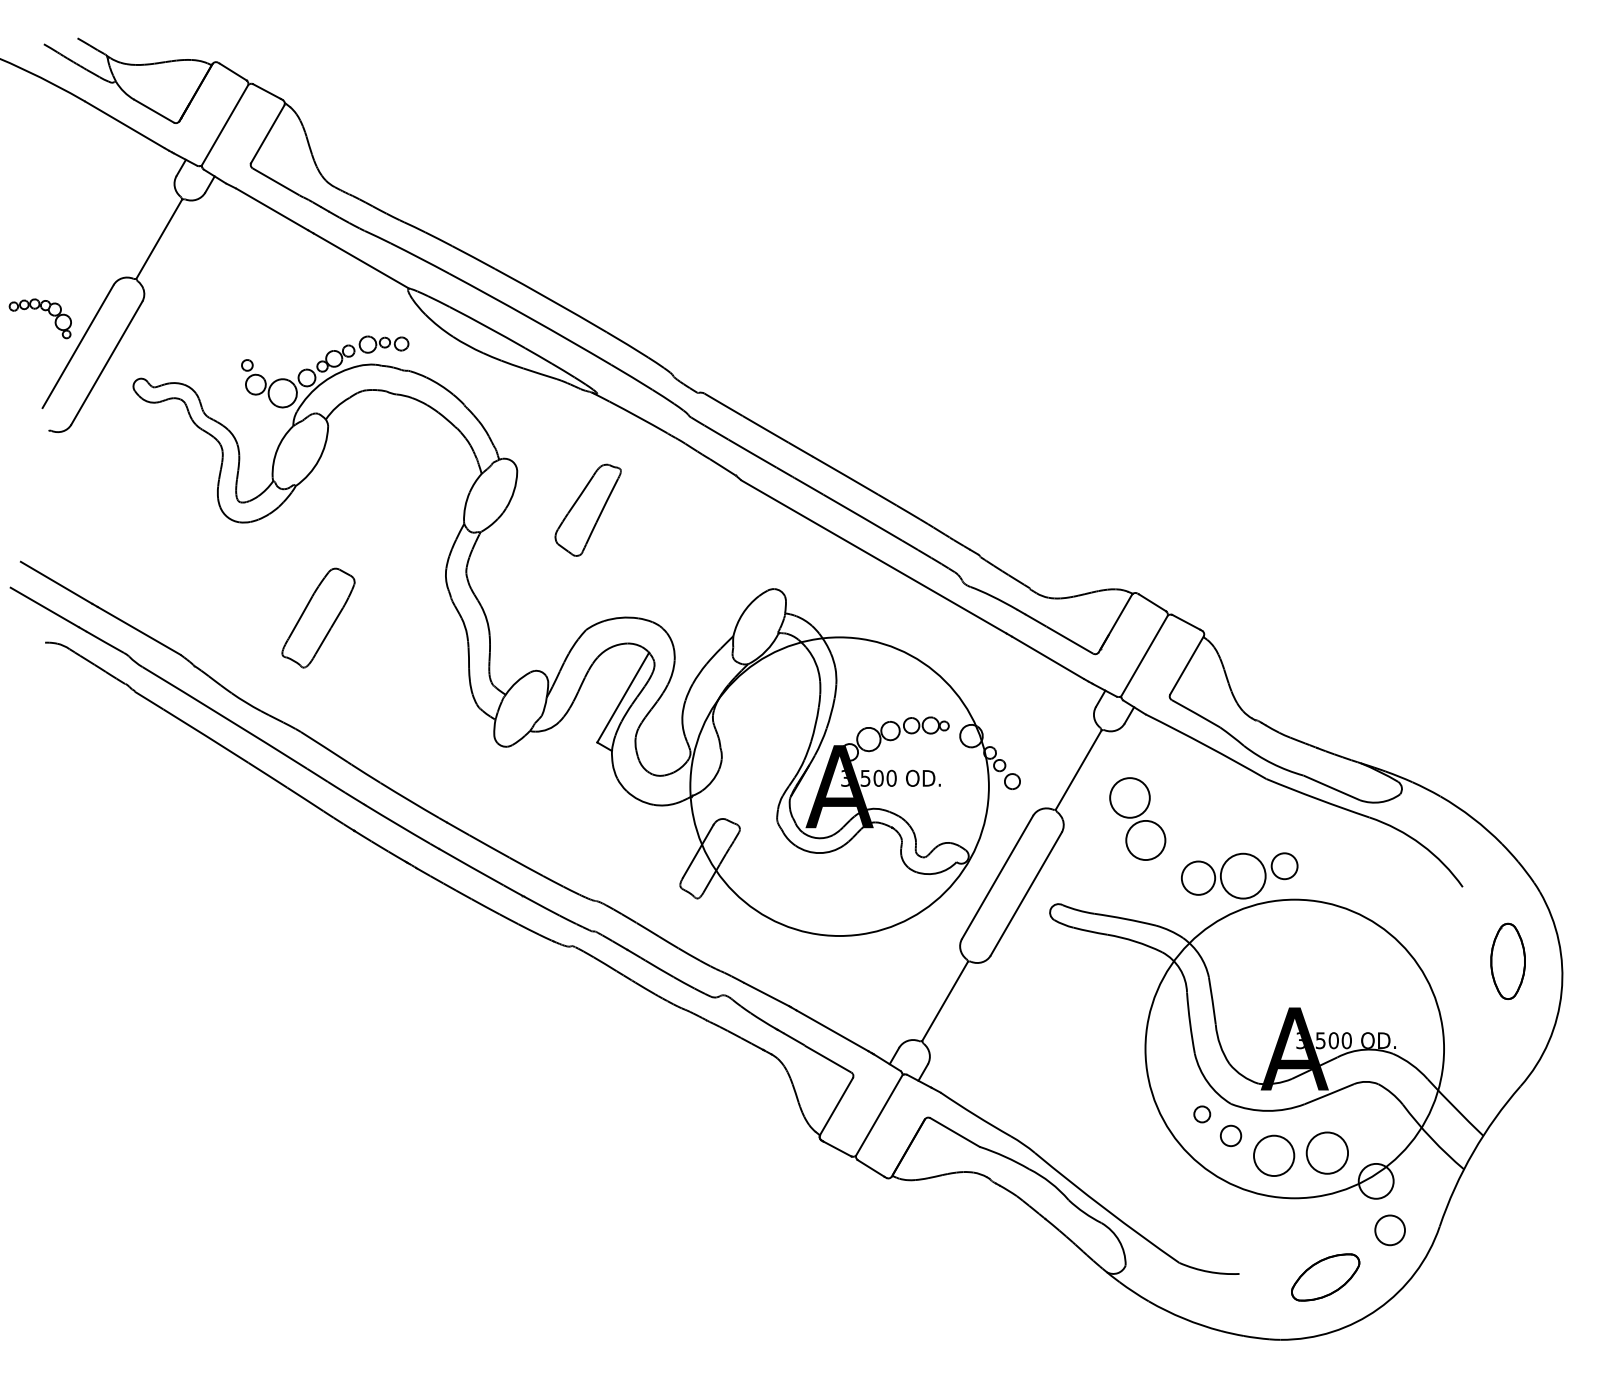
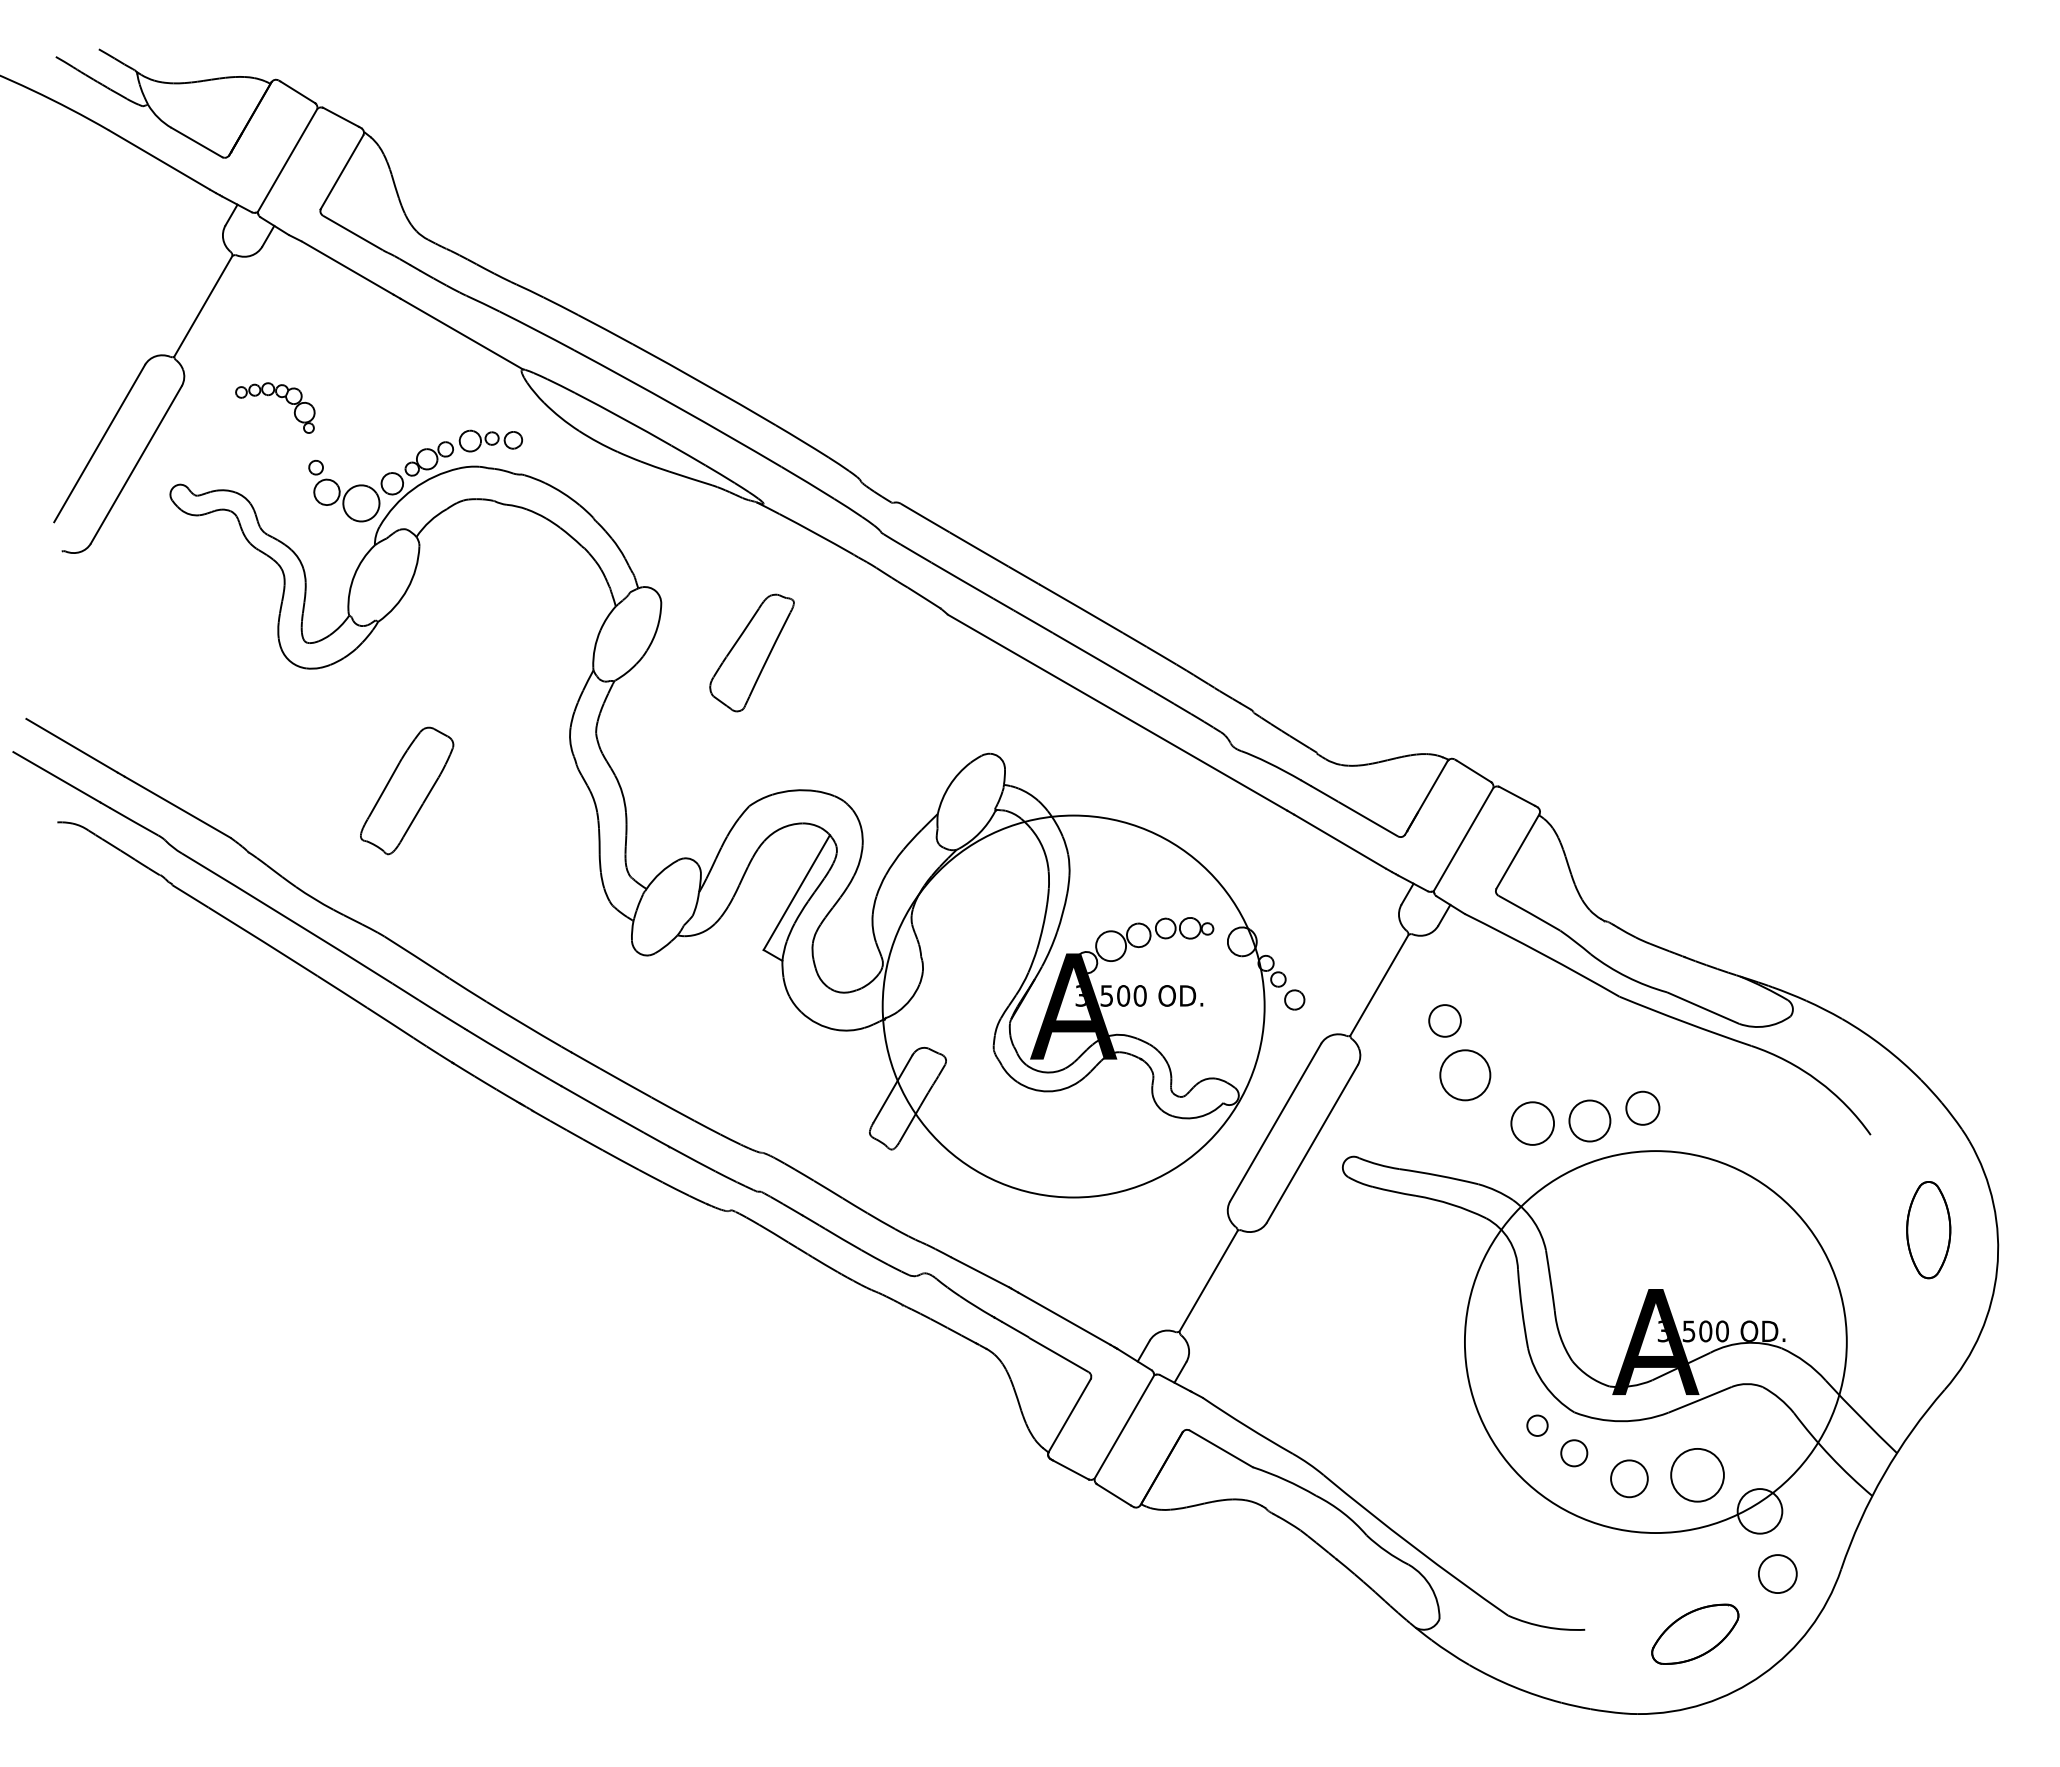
part: (42, 310) -> (278, 397), moved
circle: (1129, 797) -> (1444, 1020), size x0.62
circle: (1242, 875) -> (1589, 1120), size x0.71
circle: (1274, 1155) -> (1629, 1478), size x0.71

